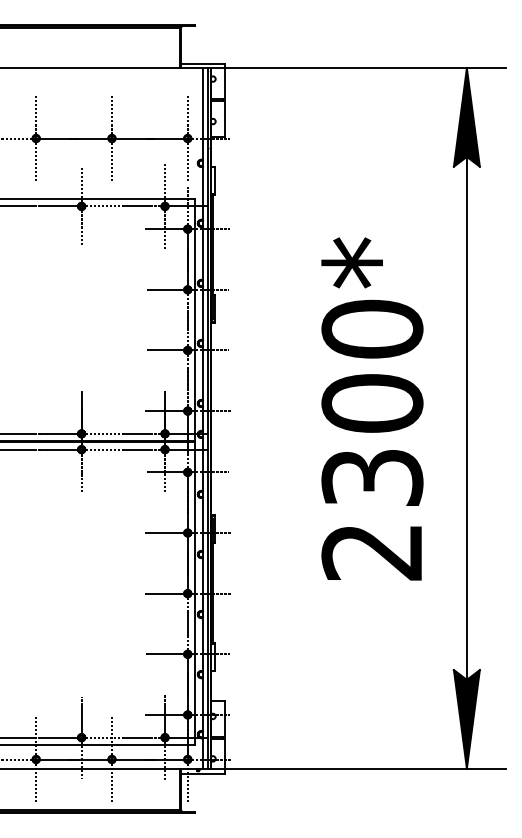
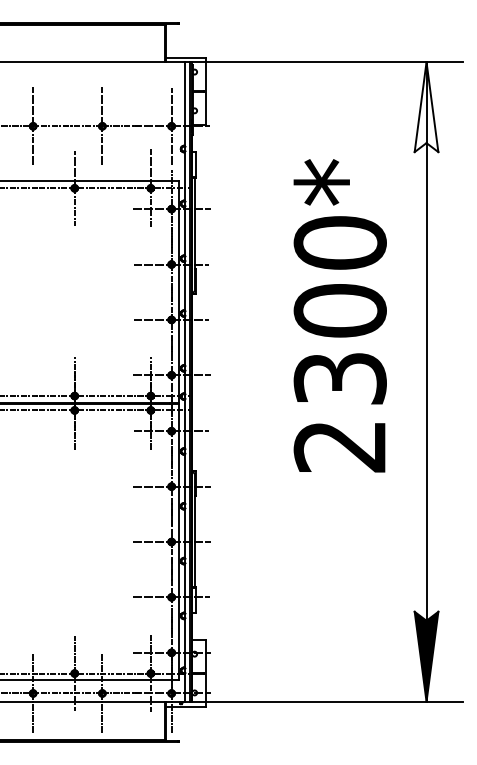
fill: (466, 117) -> (426, 107), removed
text: (372, 408) -> (340, 315), moved

